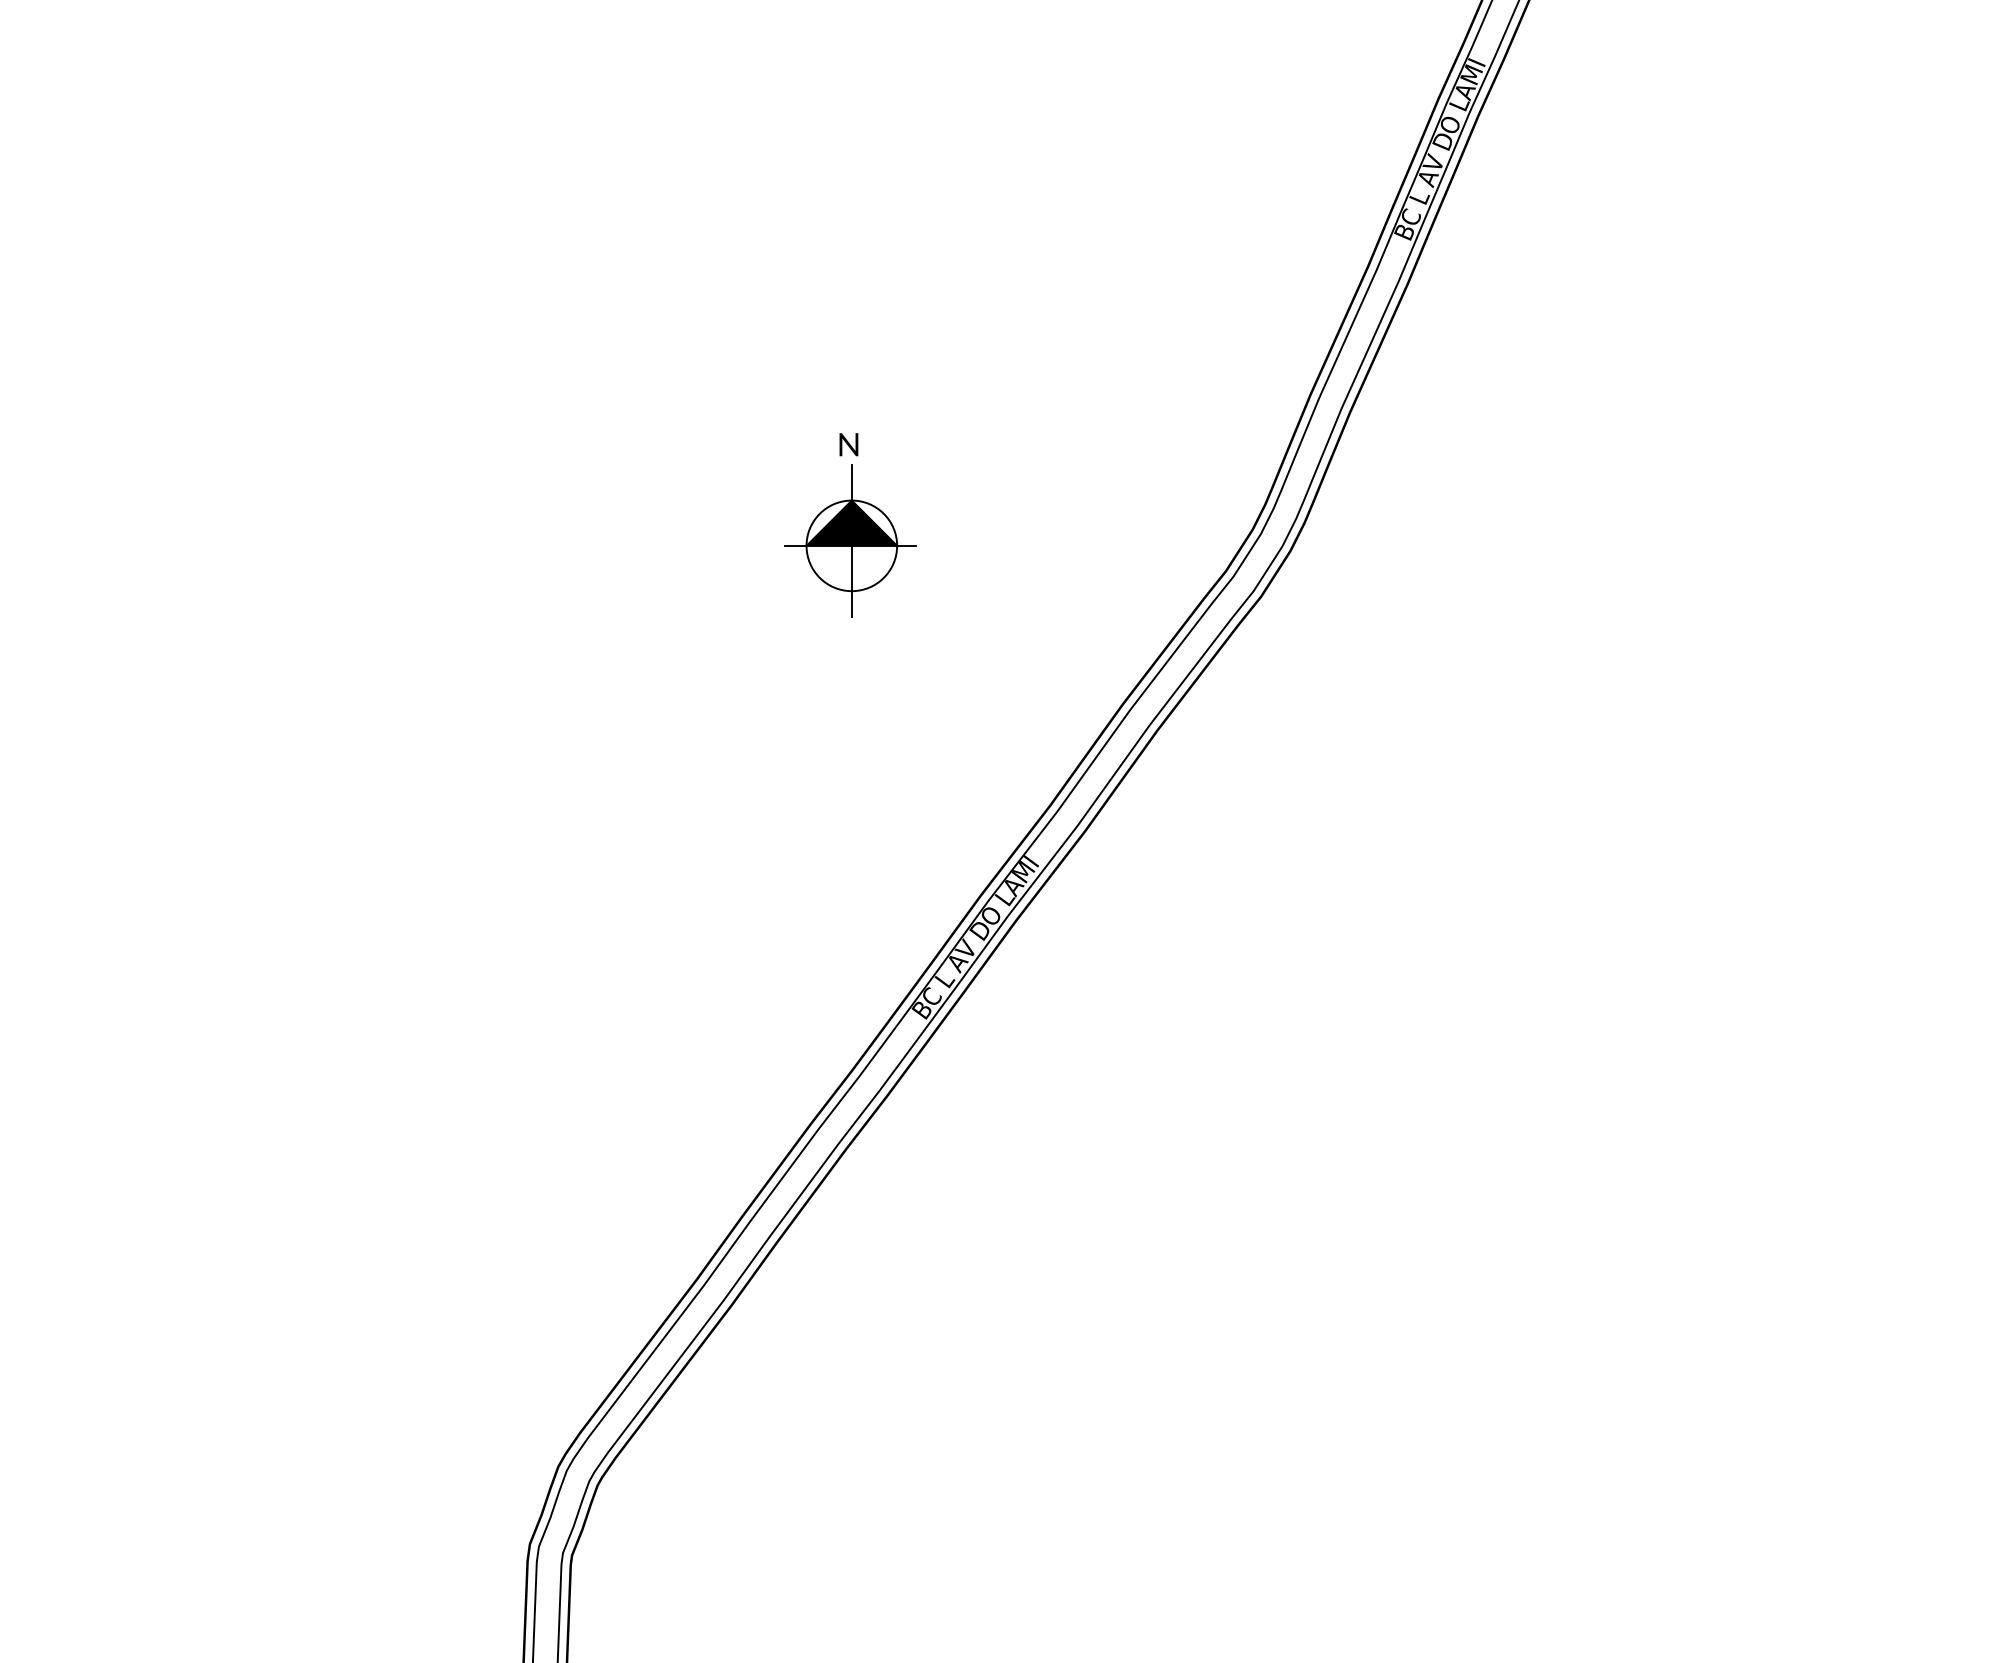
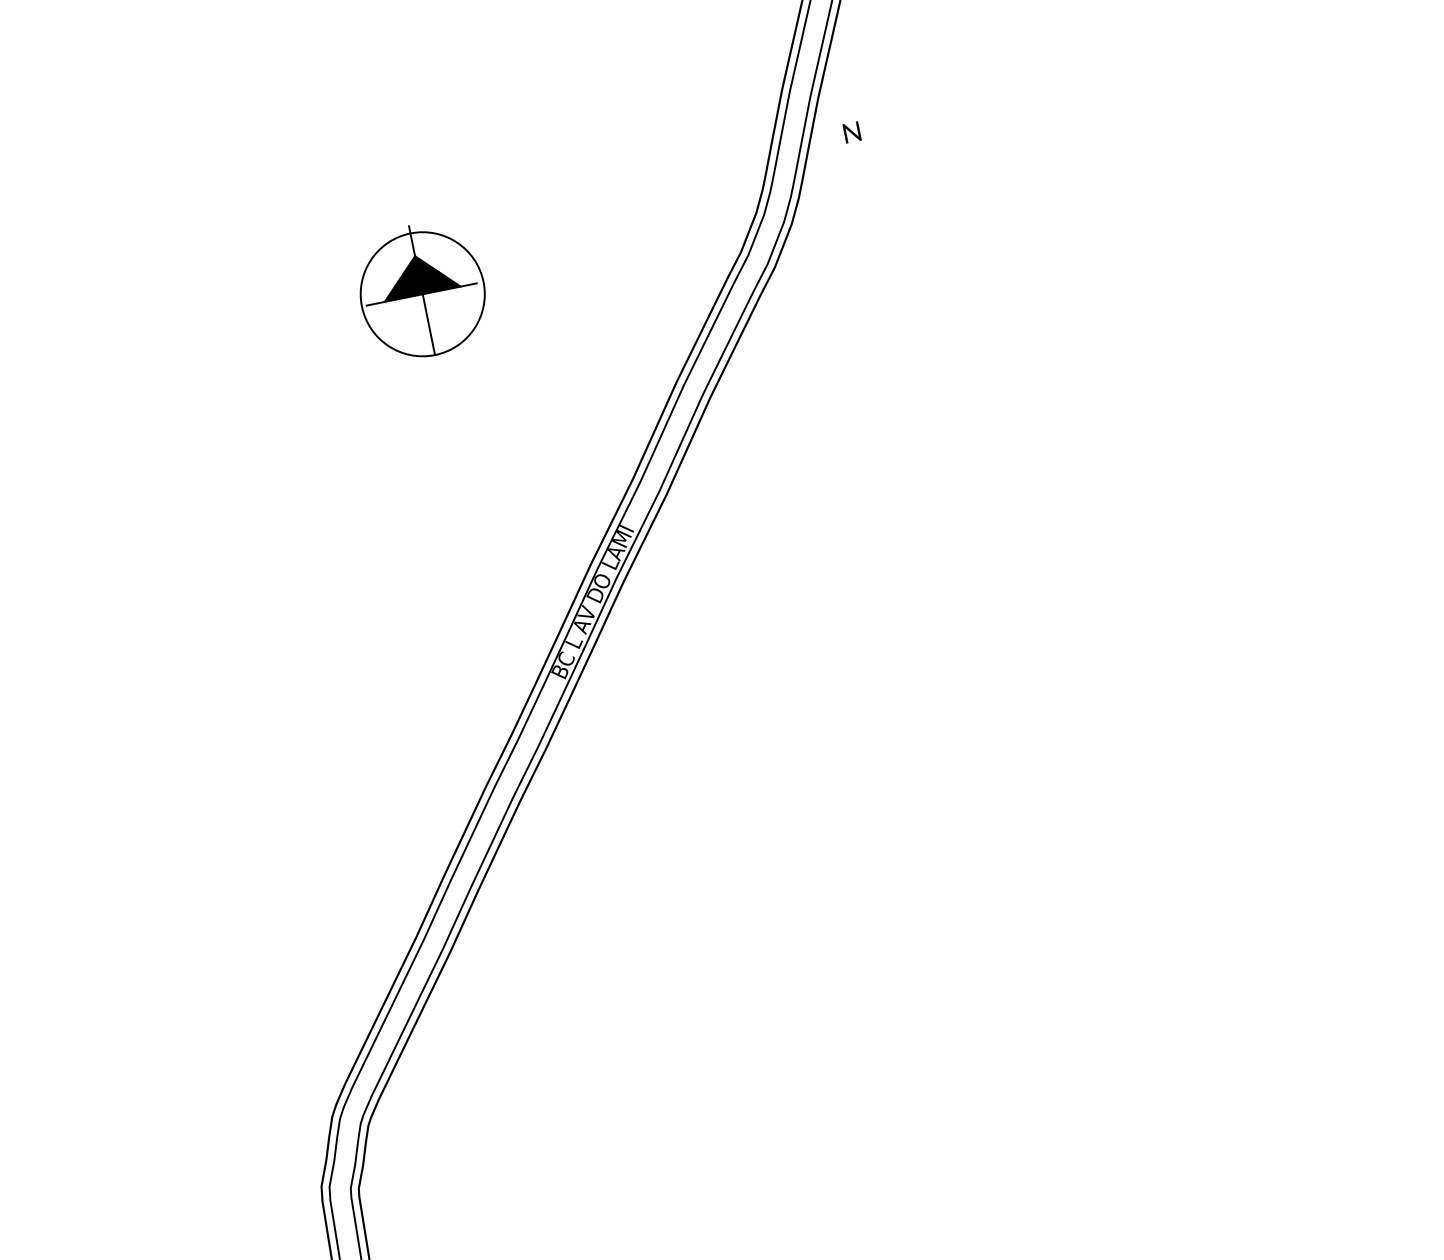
text: (848, 444) -> (851, 132), moved
circle: (851, 545) -> (422, 294), size x1.6

